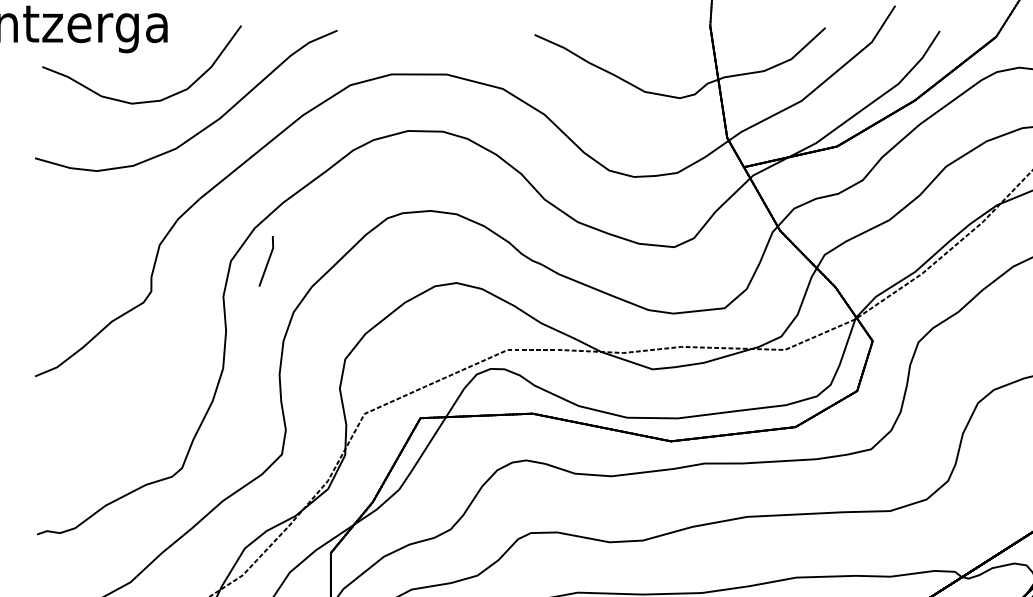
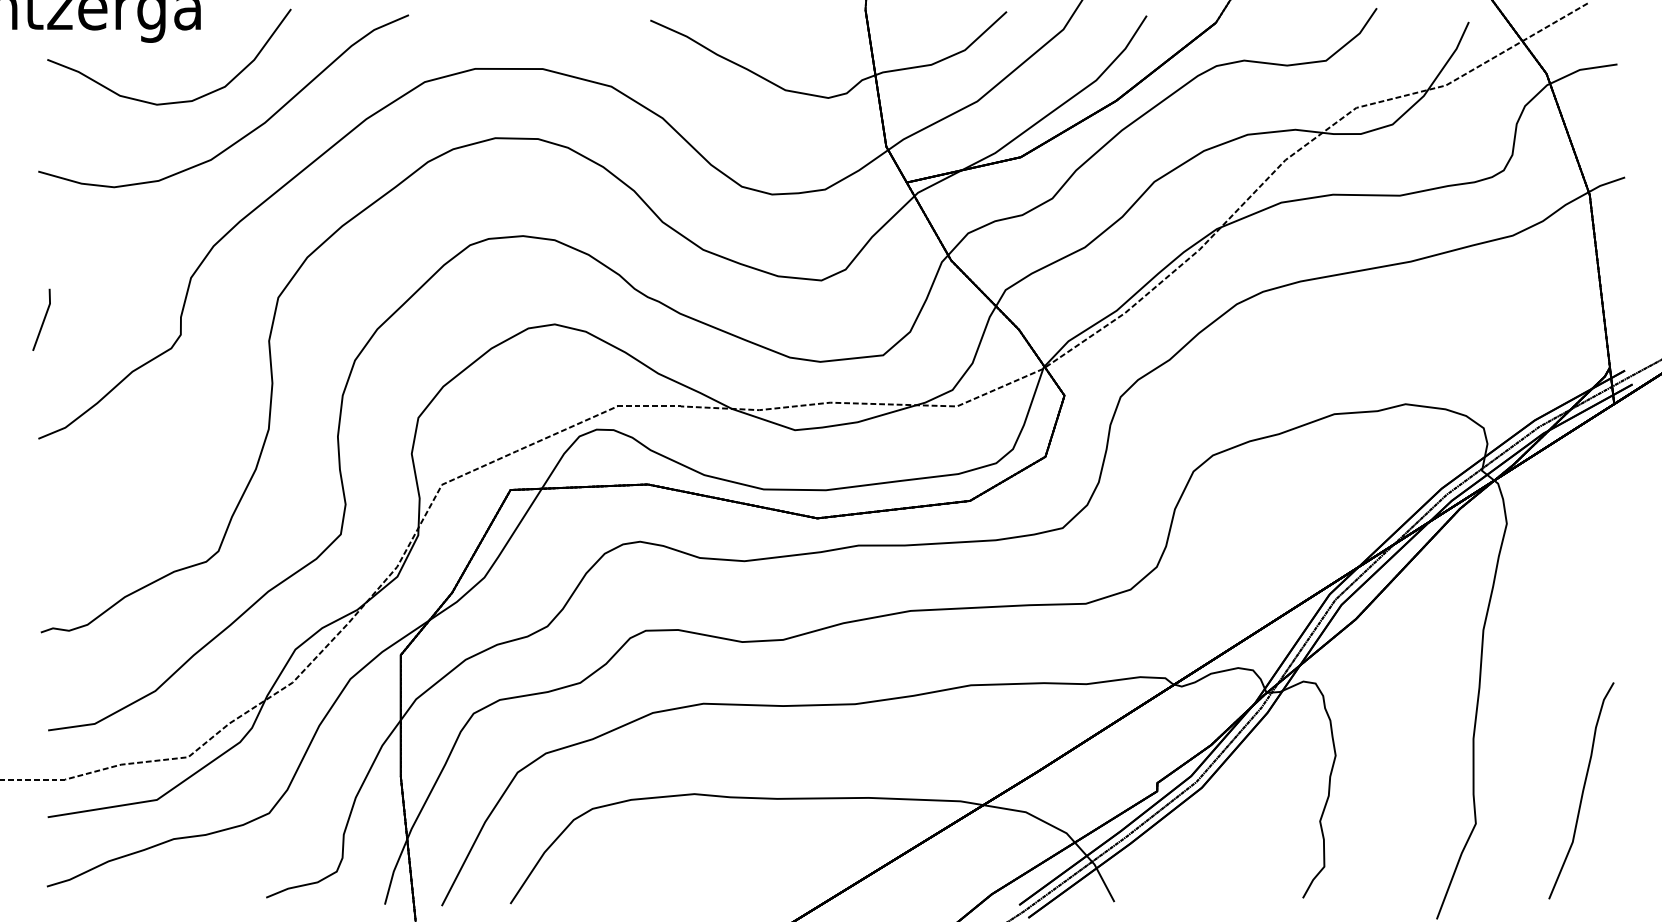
line: (267, 261) -> (43, 319), moved

